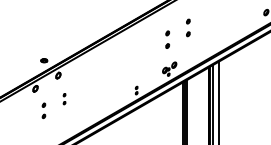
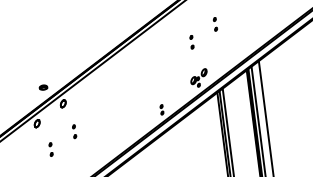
part: (187, 27) -> (214, 24), size x0.62
part: (167, 39) -> (191, 42), size x0.62
part: (43, 111) -> (50, 150), size x0.71

